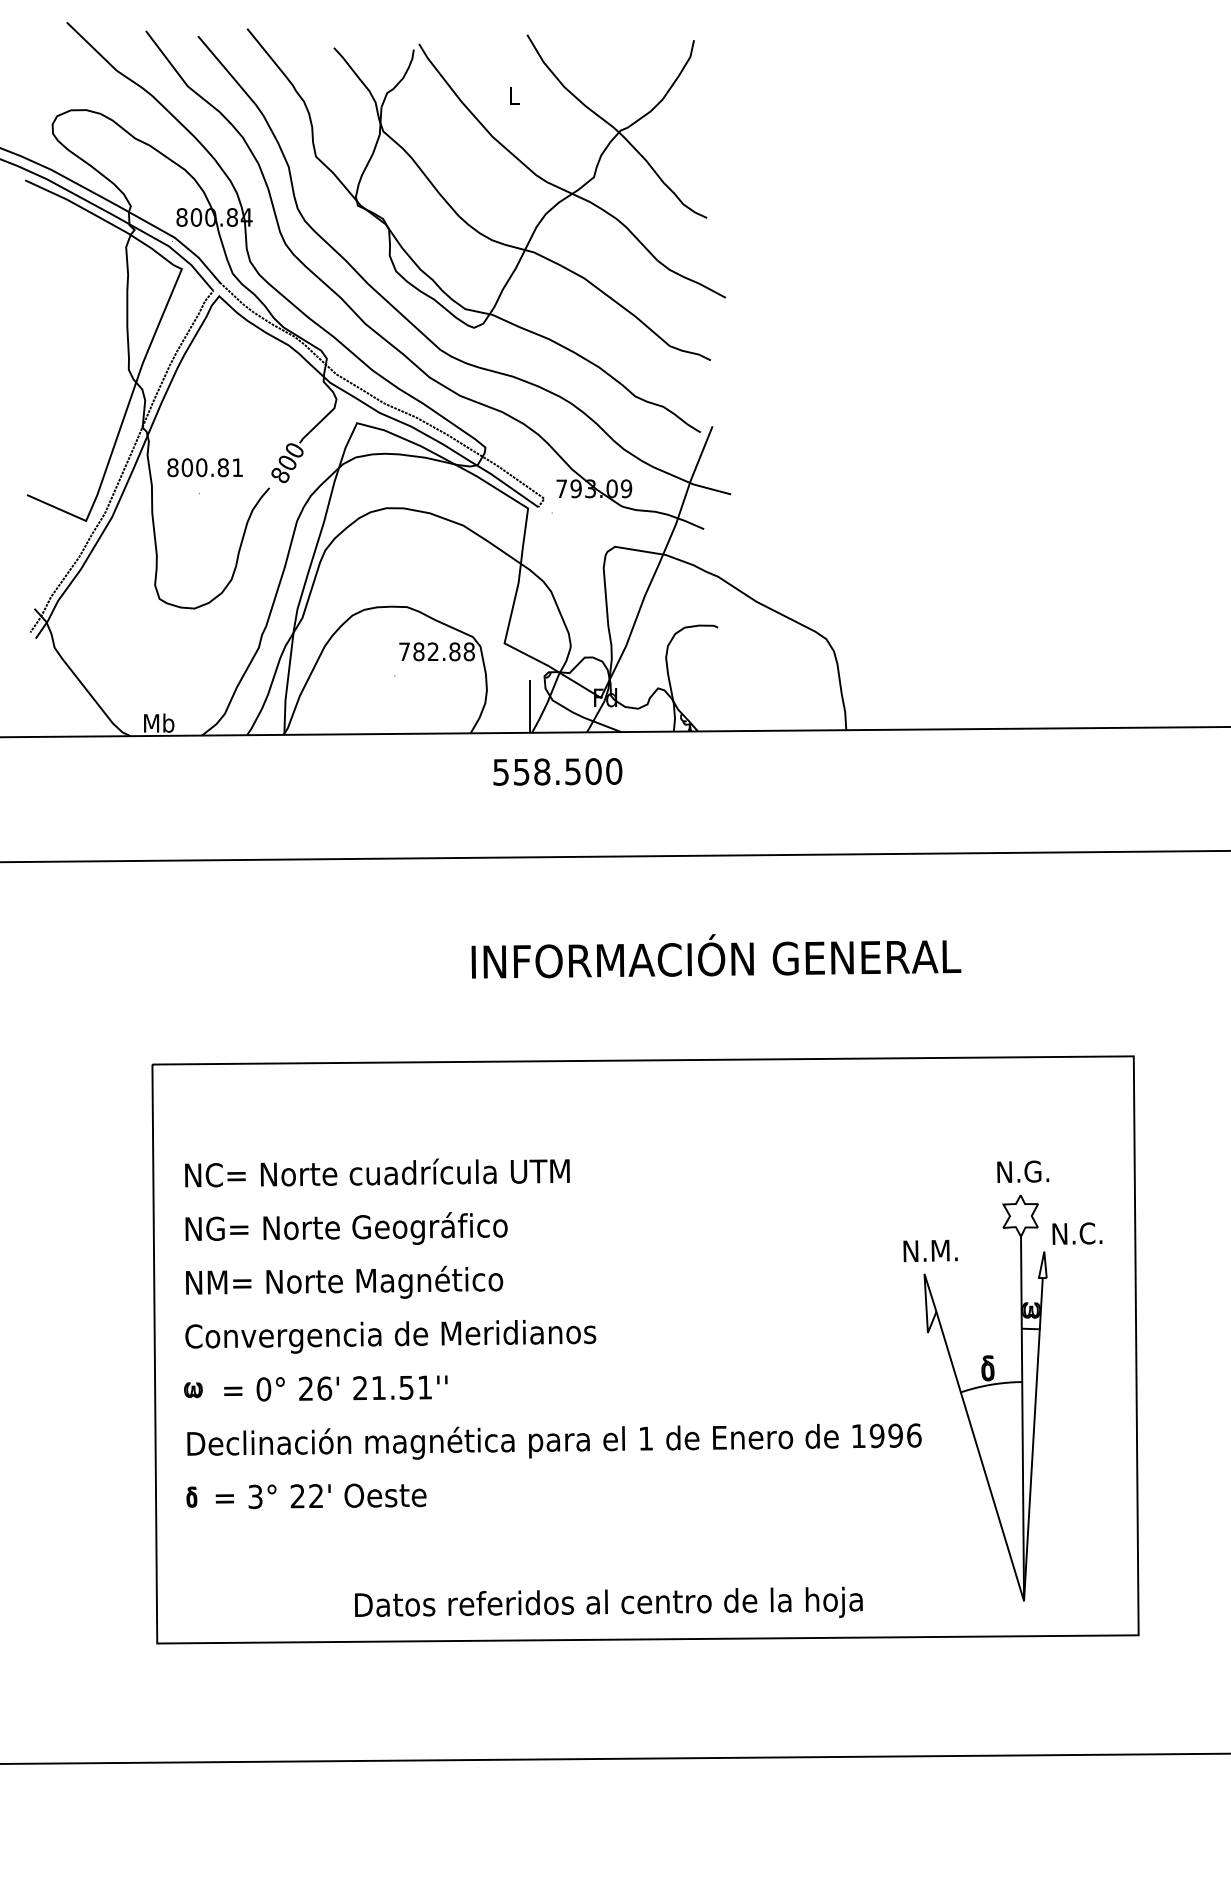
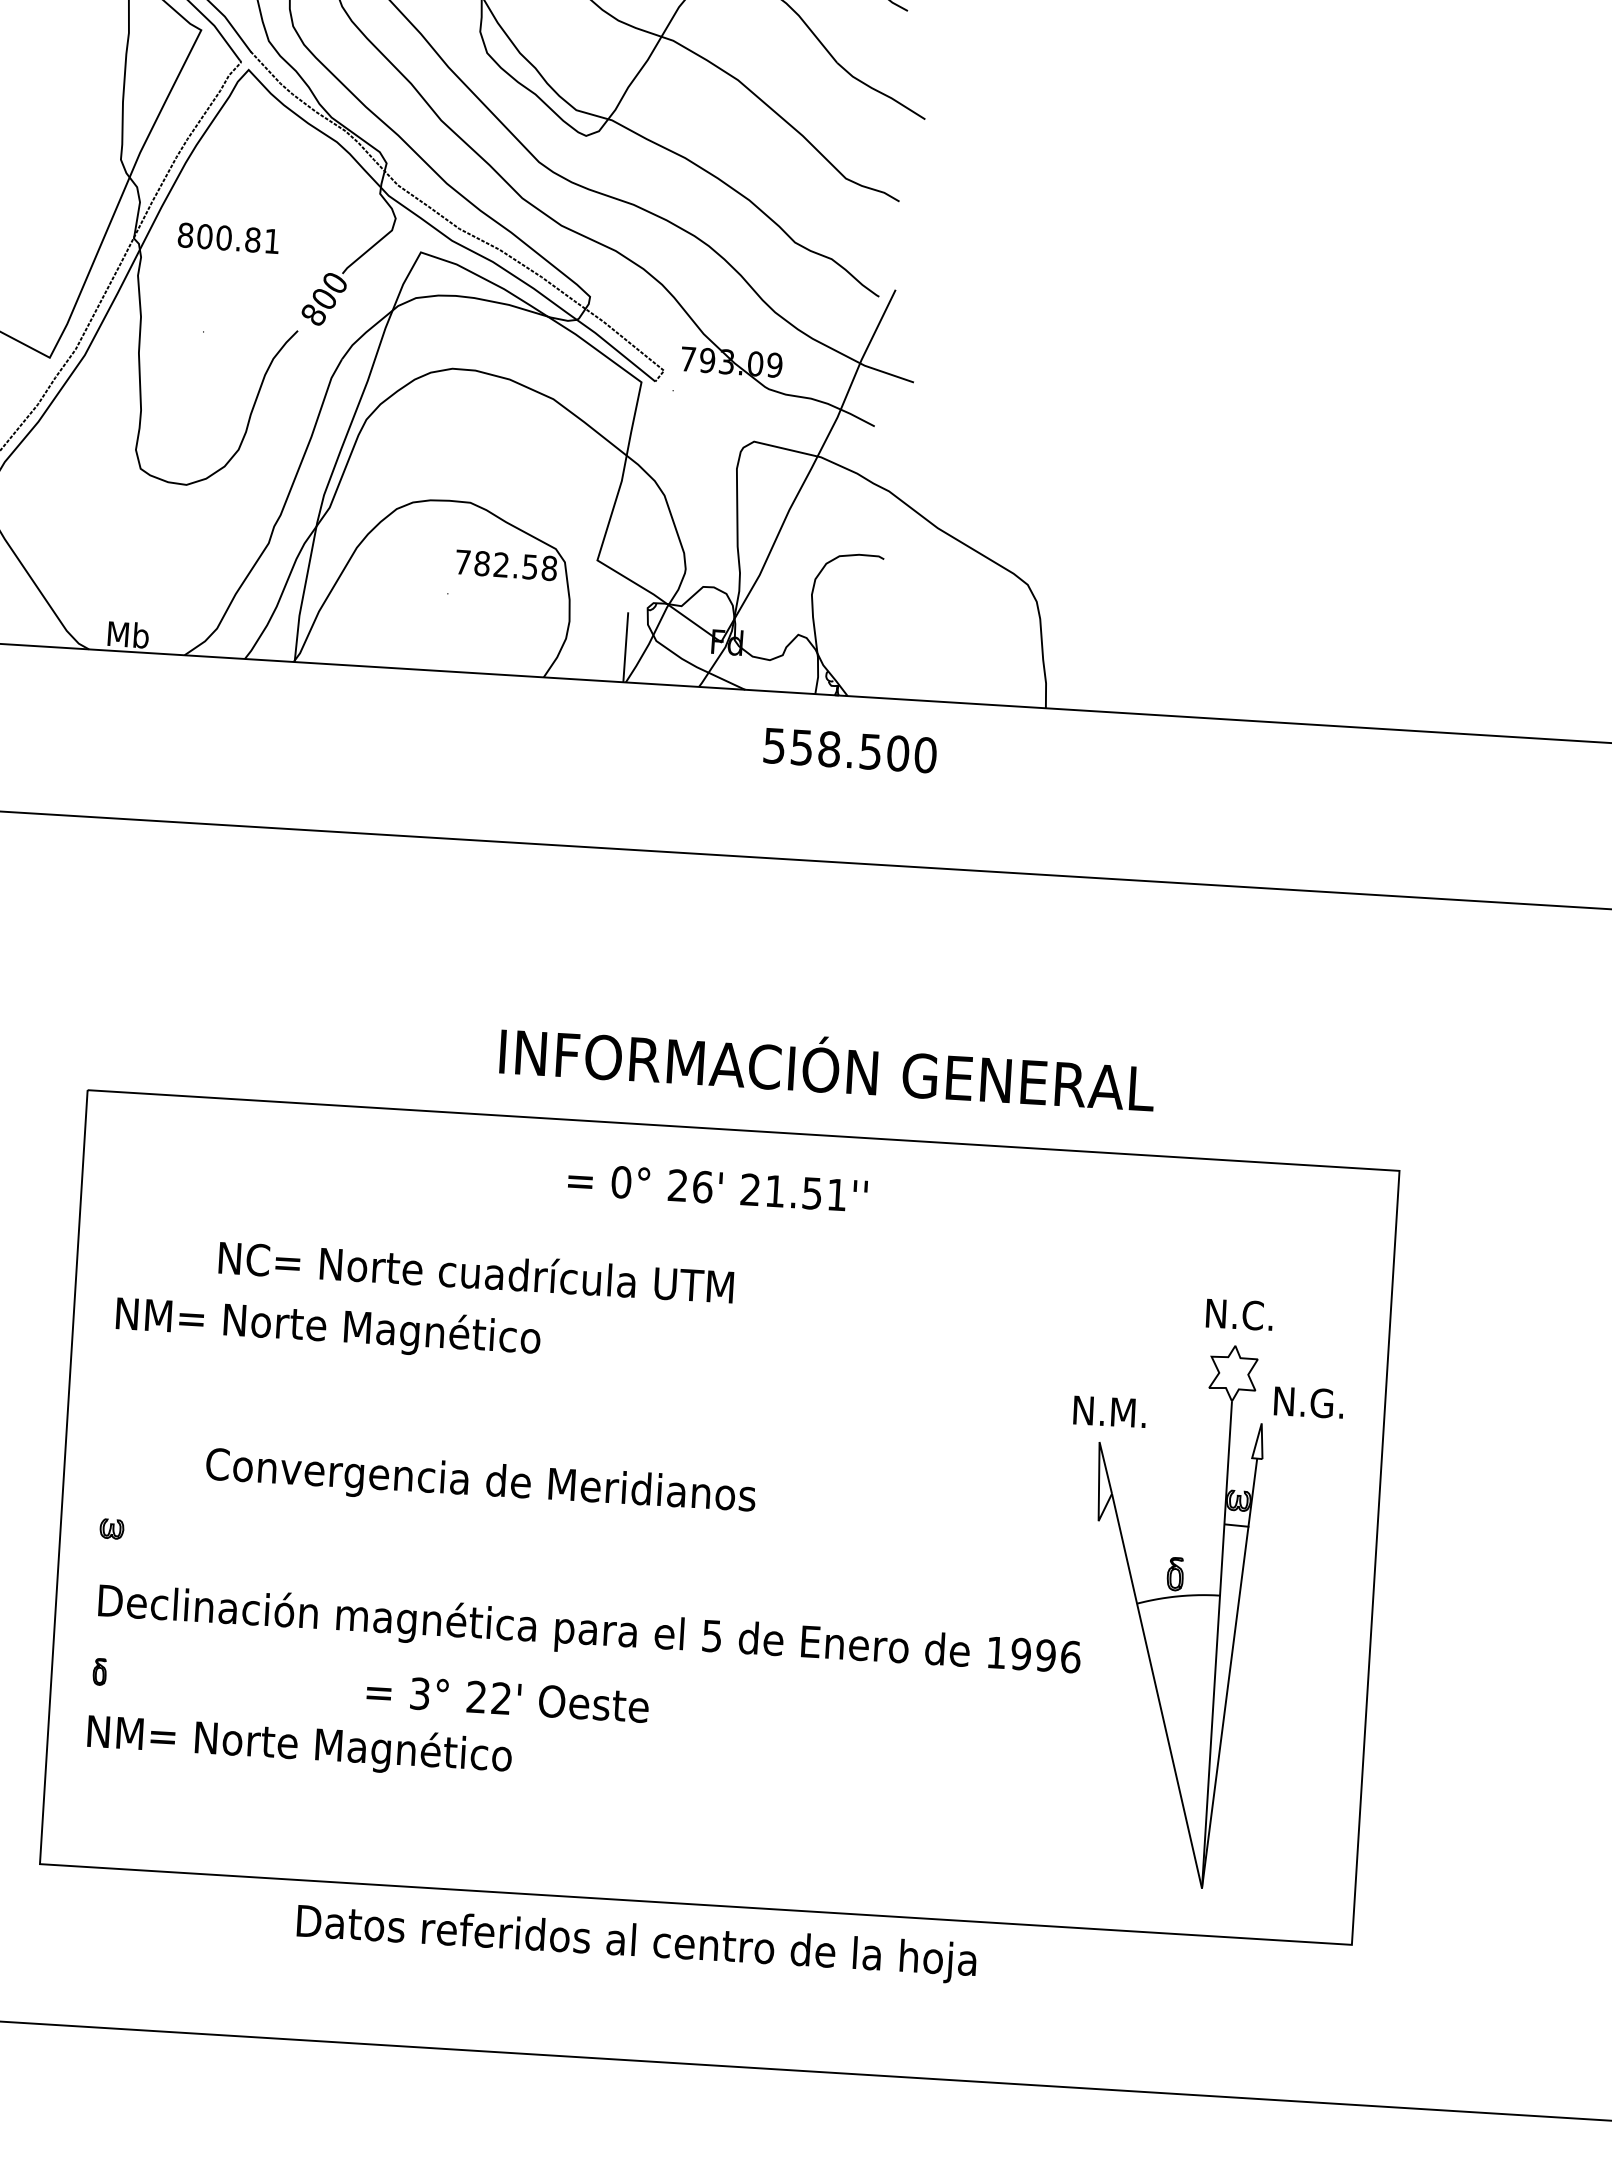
text: (204, 467) -> (227, 237), moved
text: (454, 651) -> (529, 566), 782.88 -> 782.58
text: (557, 771) -> (849, 750), moved
text: (716, 956) -> (827, 1066), moved
text: (1041, 1171) -> (1265, 1316), N.G. -> N.C.
text: (377, 1172) -> (476, 1271), moved
text: (356, 1228) -> (344, 1328), NG= Norte Geográfico -> NM= Norte Magnético
text: (1096, 1233) -> (1333, 1404), N.C. -> N.G.
text: (344, 1281) -> (299, 1744), moved
text: (390, 1336) -> (480, 1482), moved
text: (335, 1388) -> (717, 1187), moved
text: (645, 1438) -> (711, 1635), 1 -> 5
text: (320, 1496) -> (506, 1699), moved
text: (608, 1601) -> (636, 1939), moved

